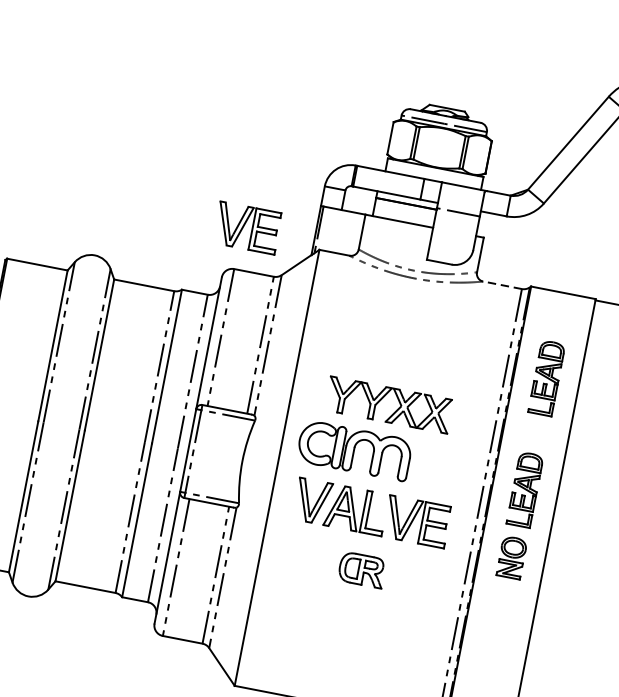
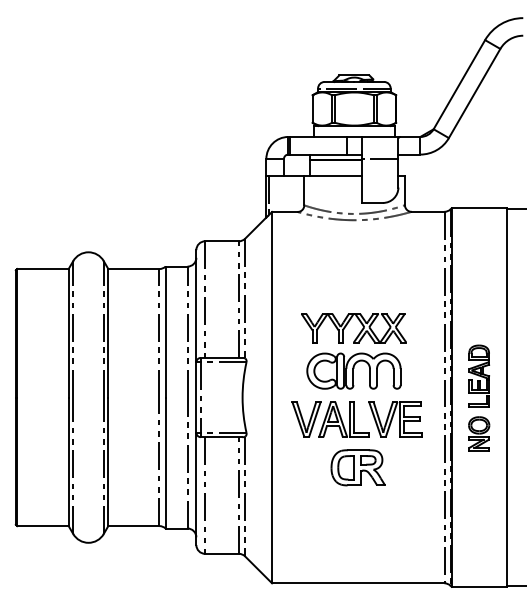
part: (247, 228) -> (209, 205), removed
line: (503, 285) -> (428, 211), dashed -> solid
part: (547, 377) -> (479, 280), removed
part: (354, 449) -> (353, 370), moved
part: (361, 569) -> (357, 467), size x1.43

